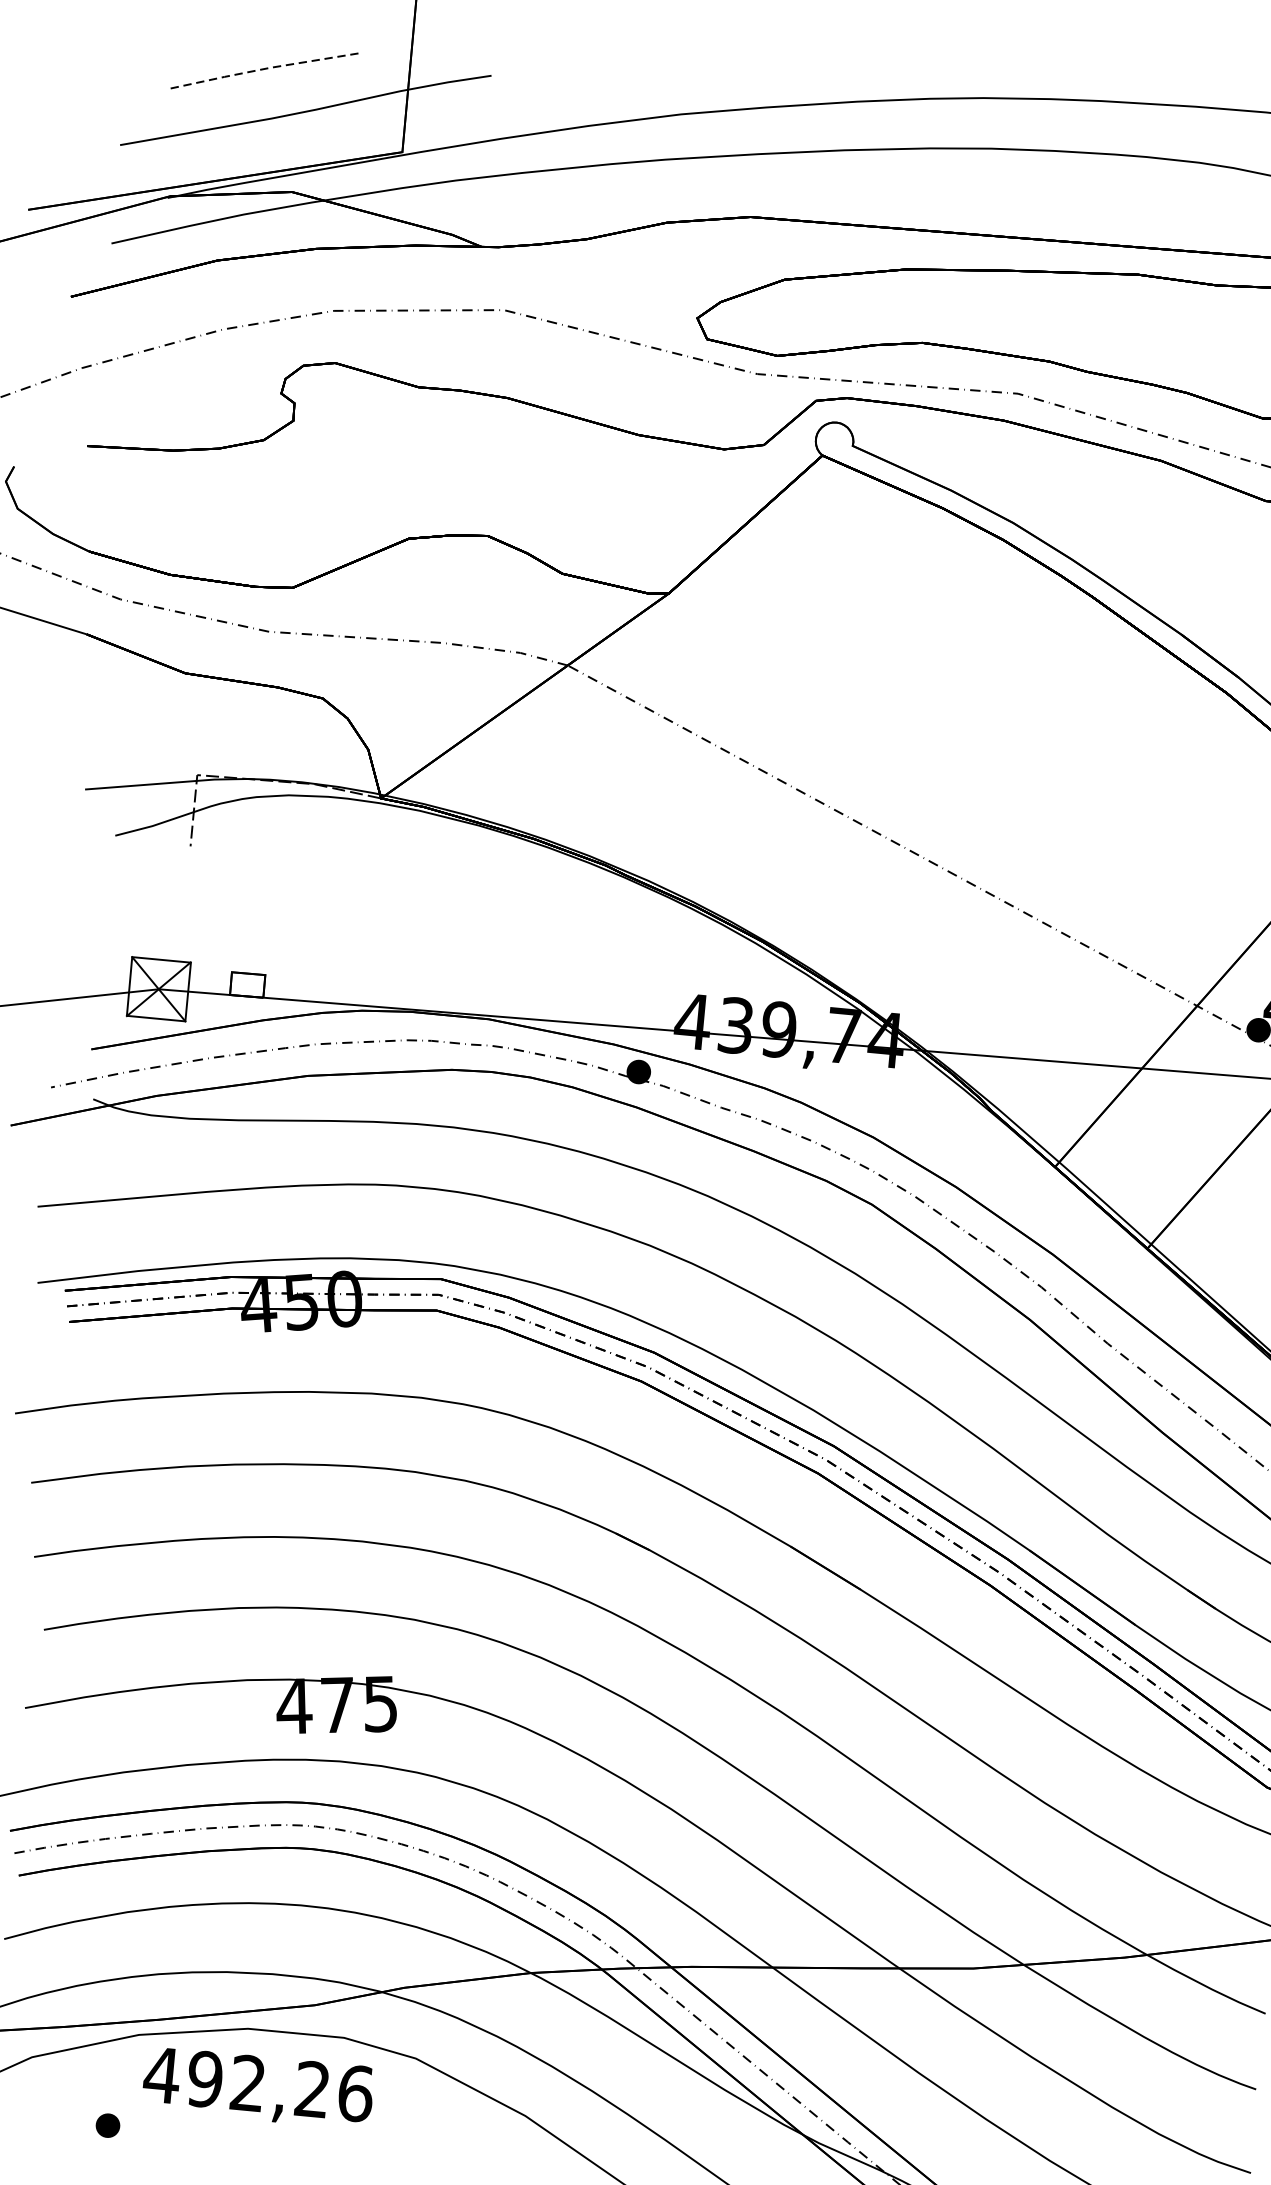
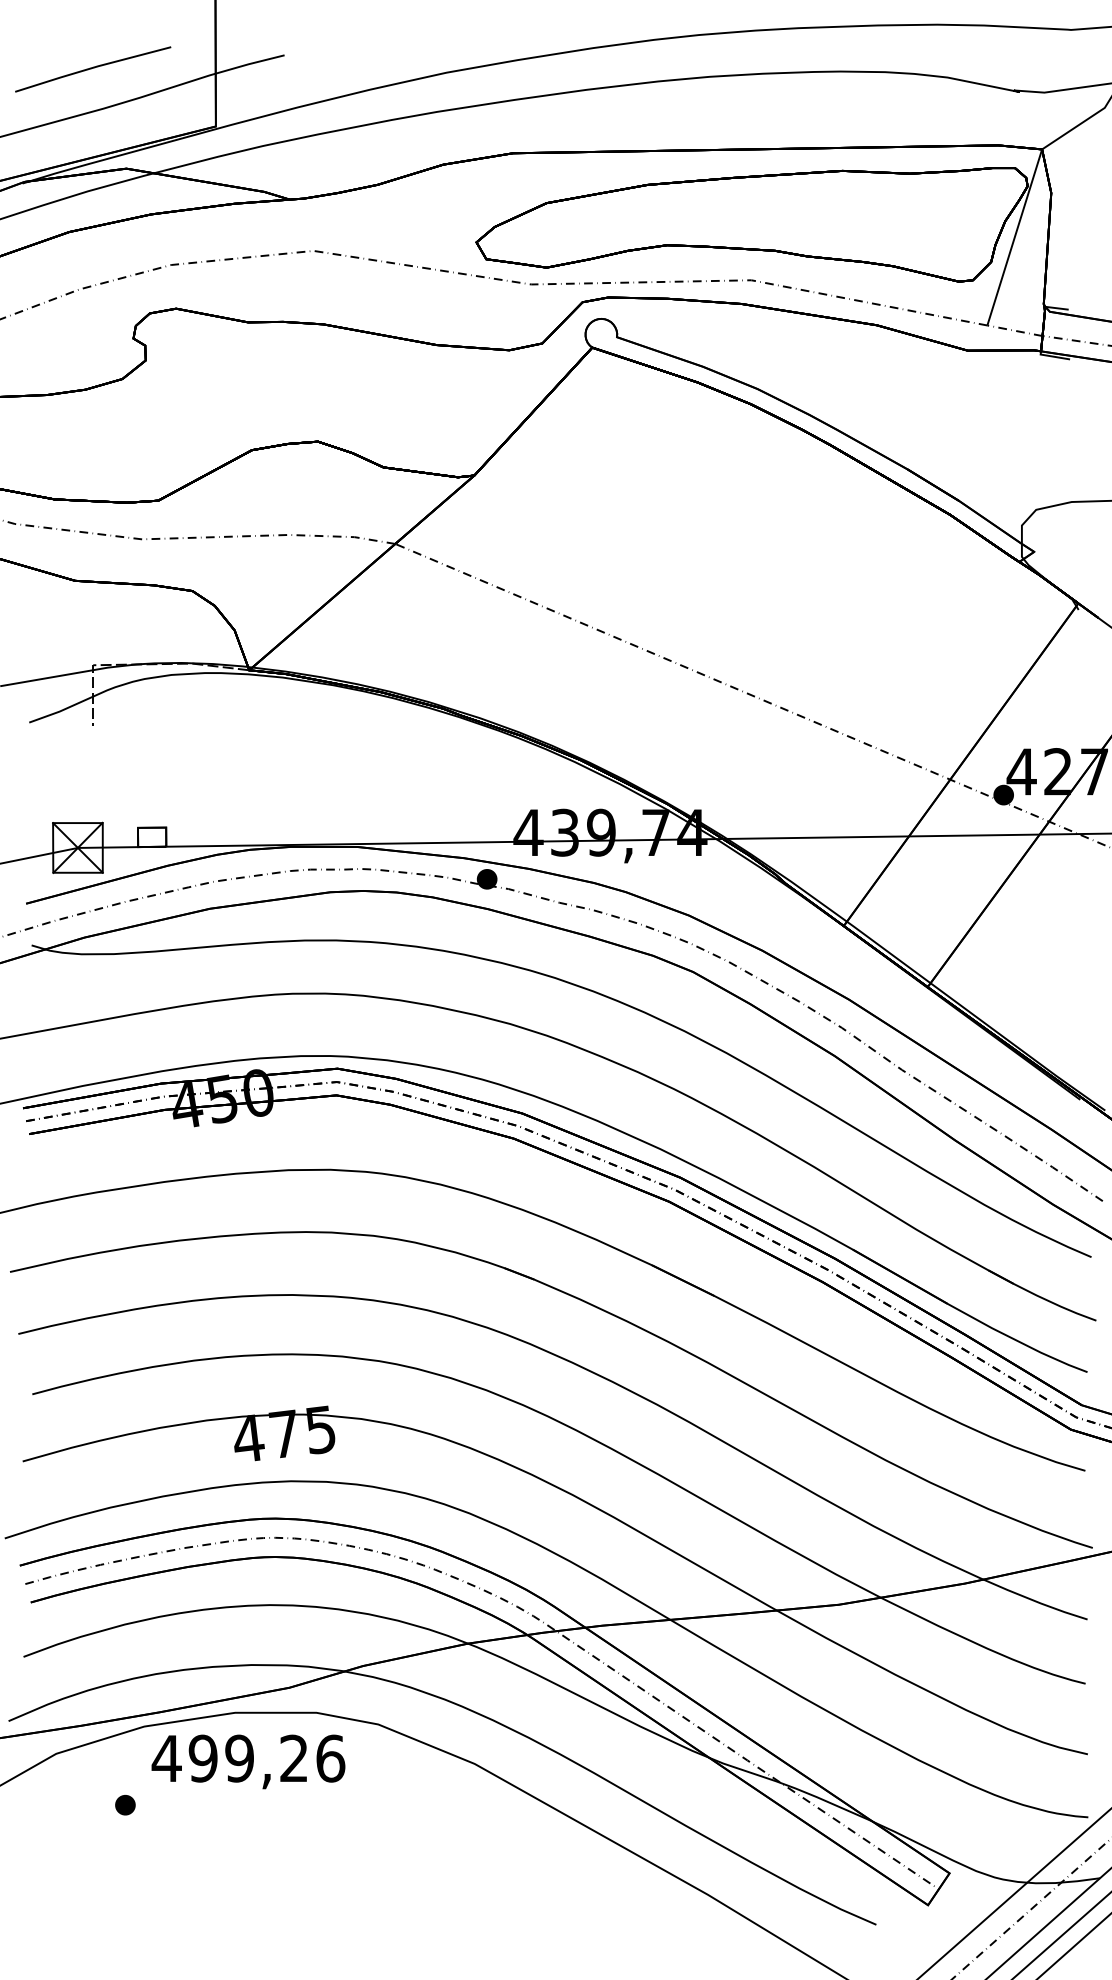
line: (263, 68) -> (92, 67), dashed -> solid
text: (248, 2083) -> (239, 1758), 492,26 -> 499,26

